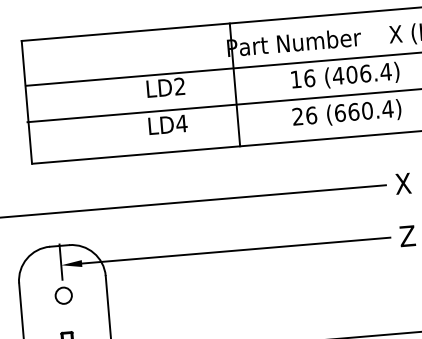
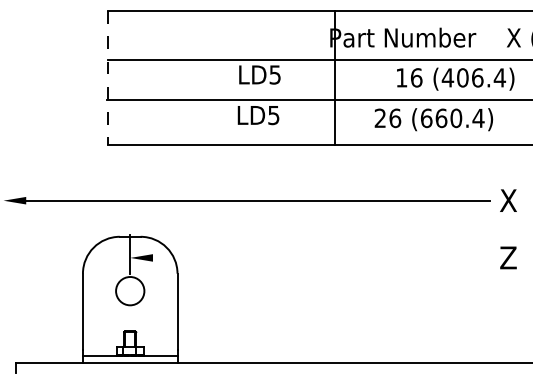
text: (179, 86) -> (274, 74), LD2 -> LD5
line: (26, 102) -> (107, 78), solid -> dashed
text: (346, 113) -> (433, 119), moved
text: (181, 123) -> (273, 115), LD4 -> LD5
line: (236, 250) -> (321, 257), removed
circle: (64, 296) -> (130, 291), size x1.6

